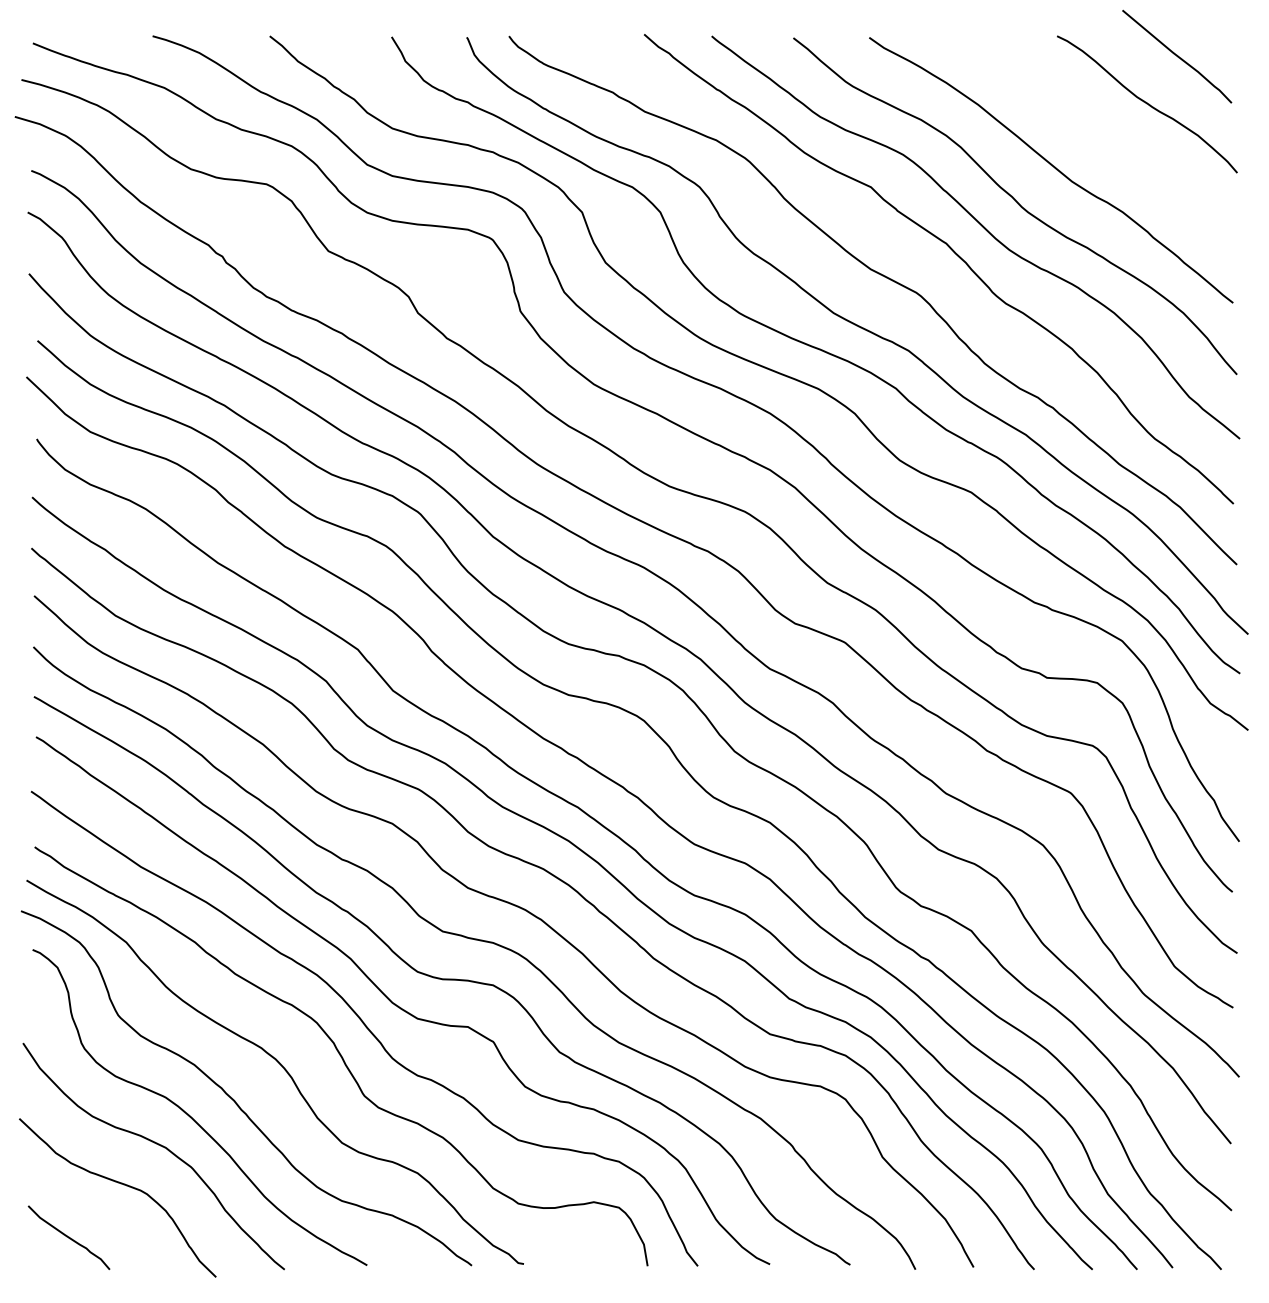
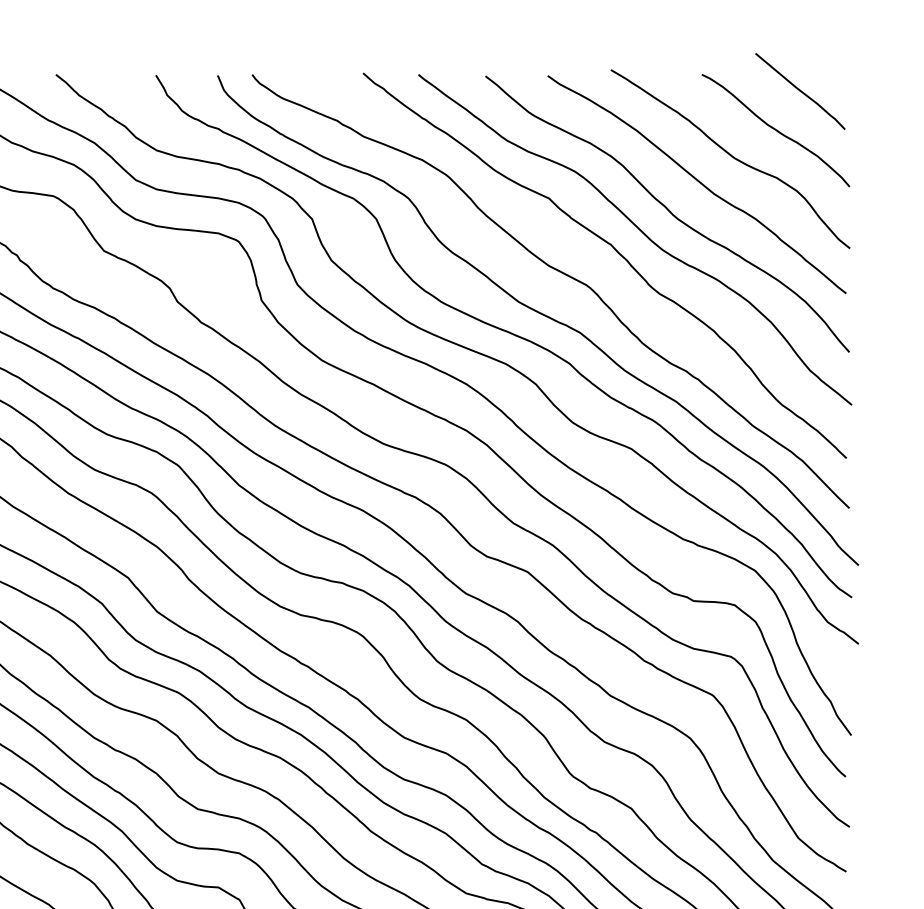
curve: (1094, 137) -> (732, 157), added

